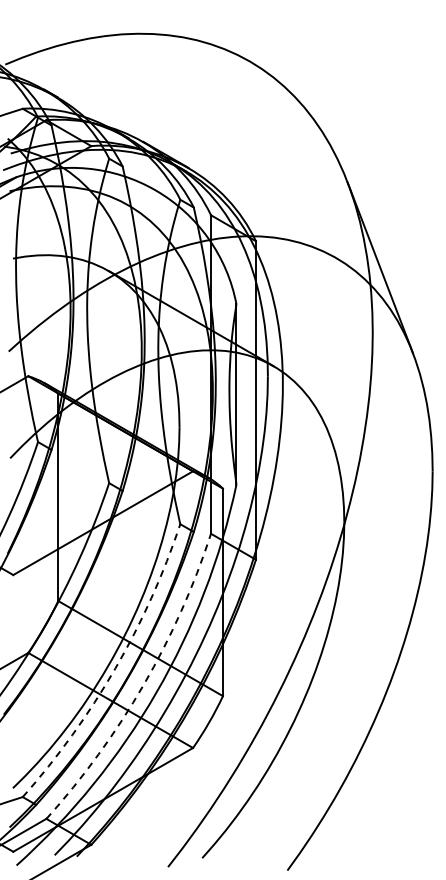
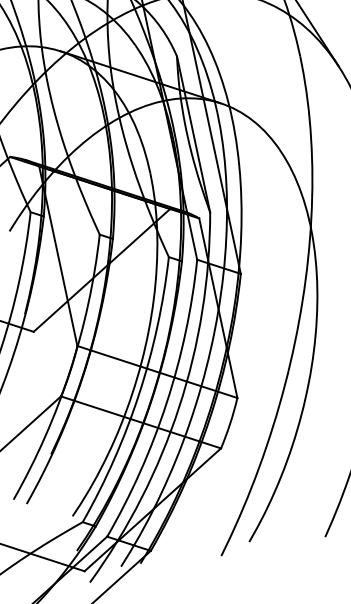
arc: (115, 668) -> (139, 393), dashed -> solid
arc: (143, 684) -> (166, 402), dashed -> solid

